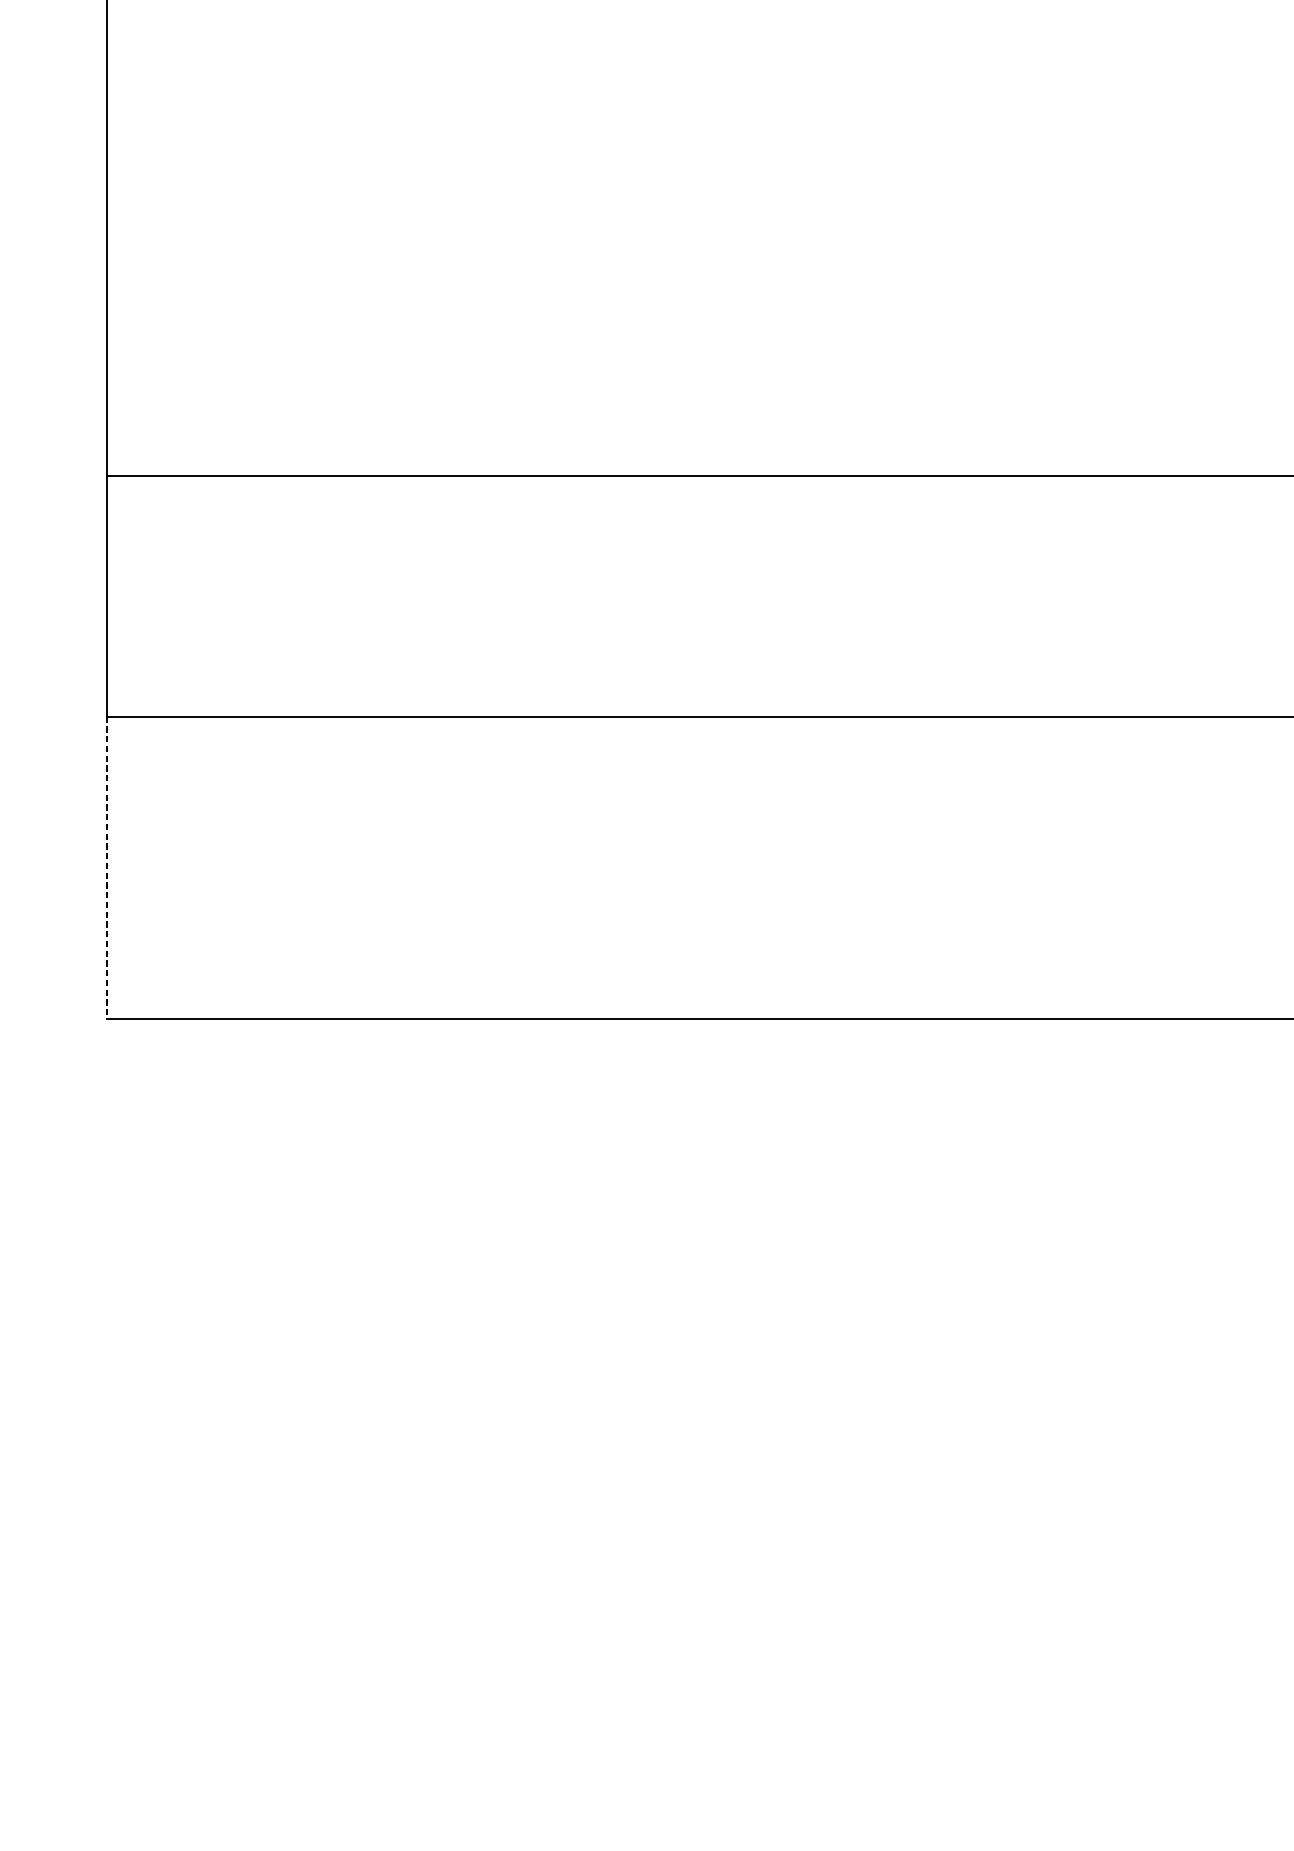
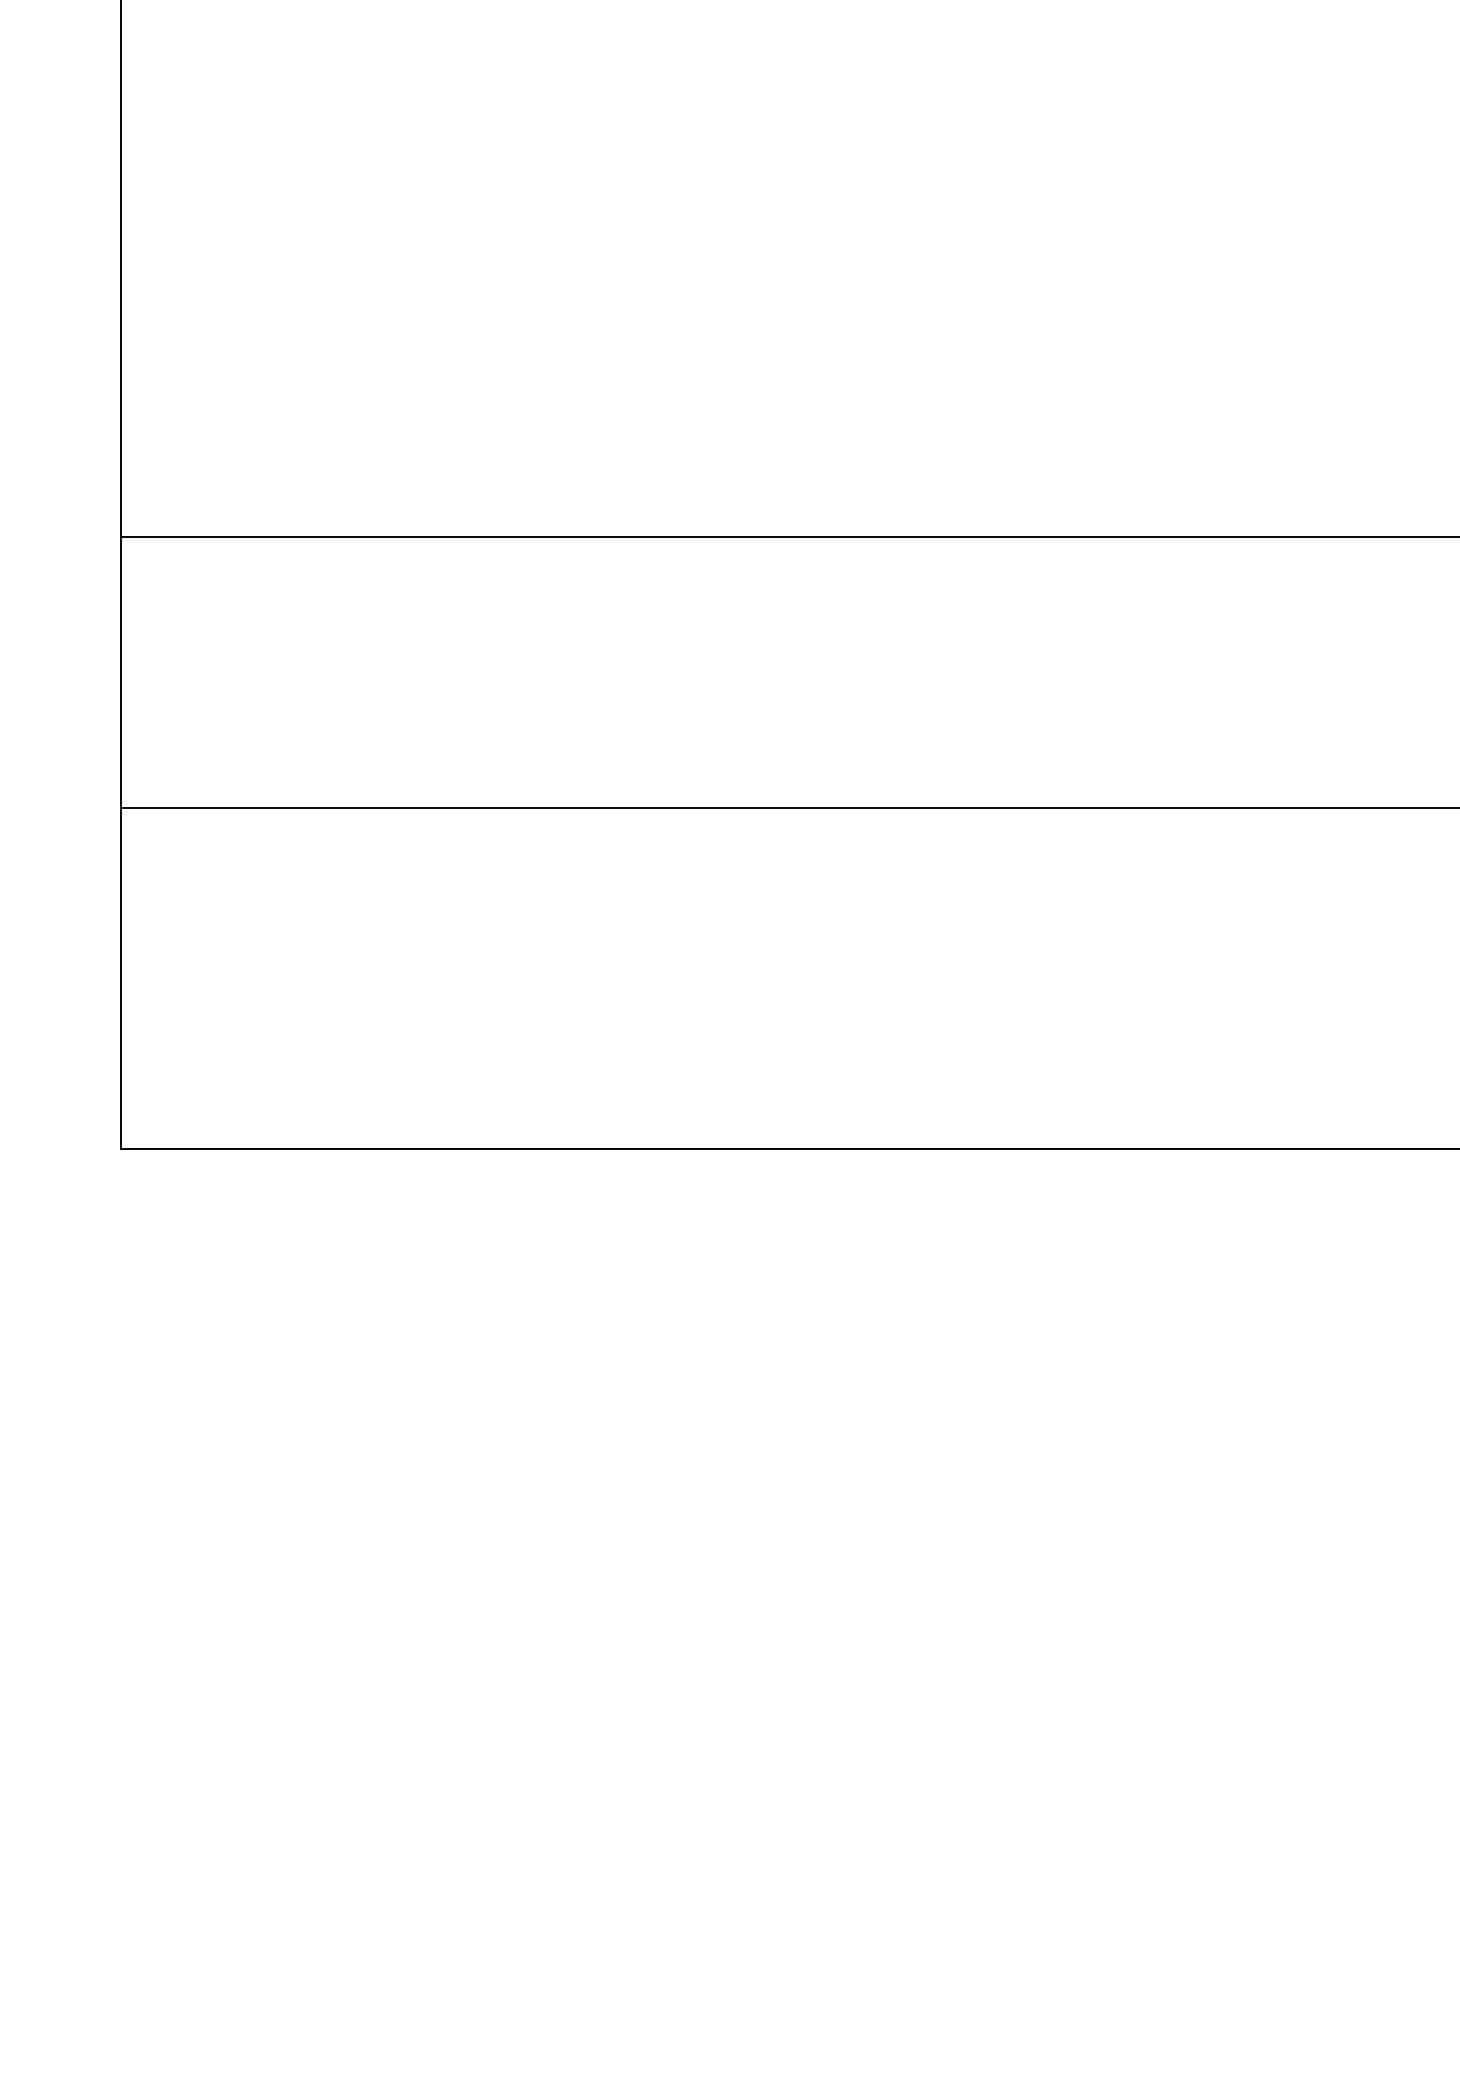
line: (107, 868) -> (121, 979), dashed -> solid

